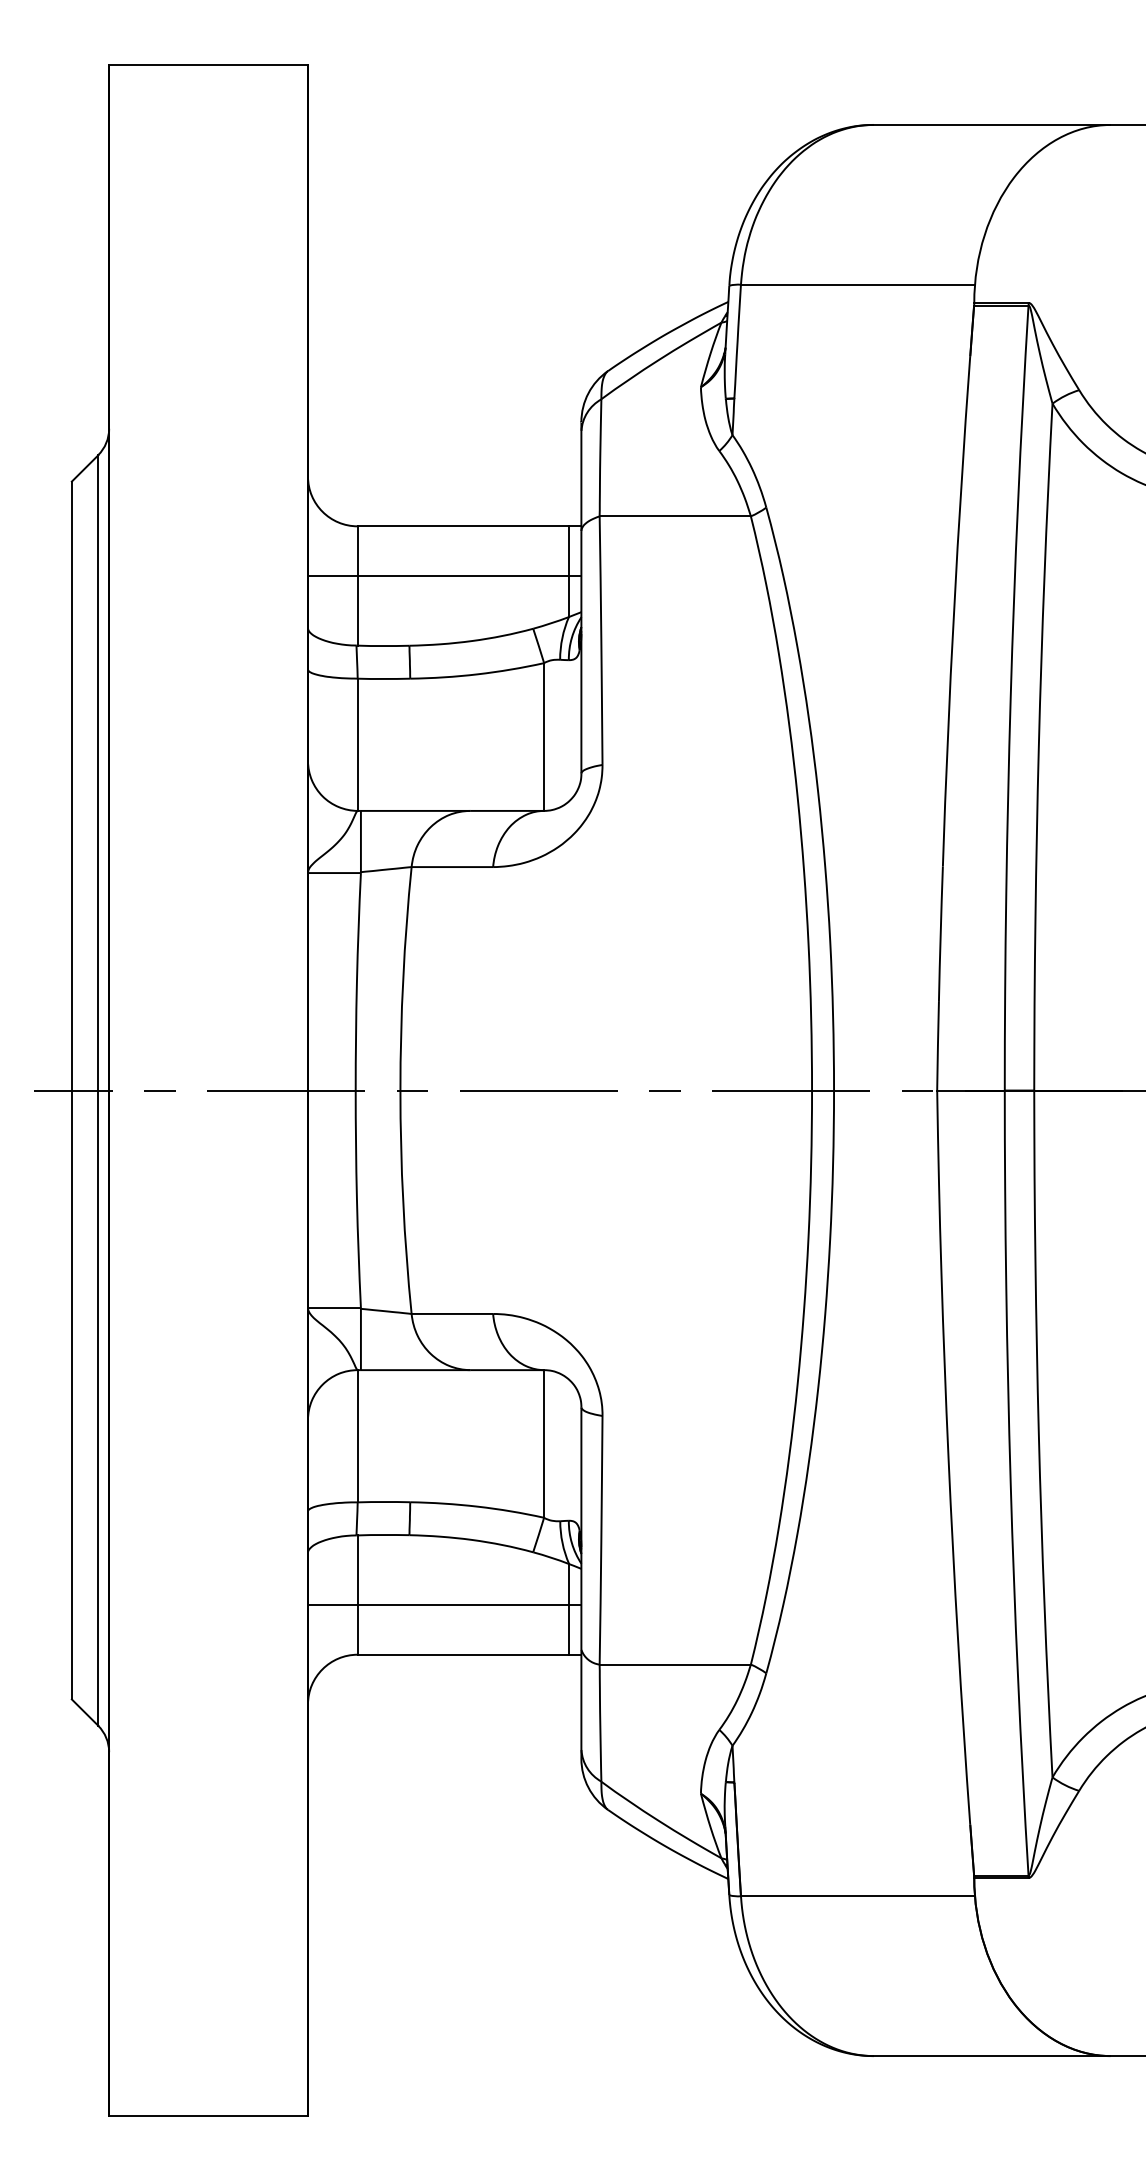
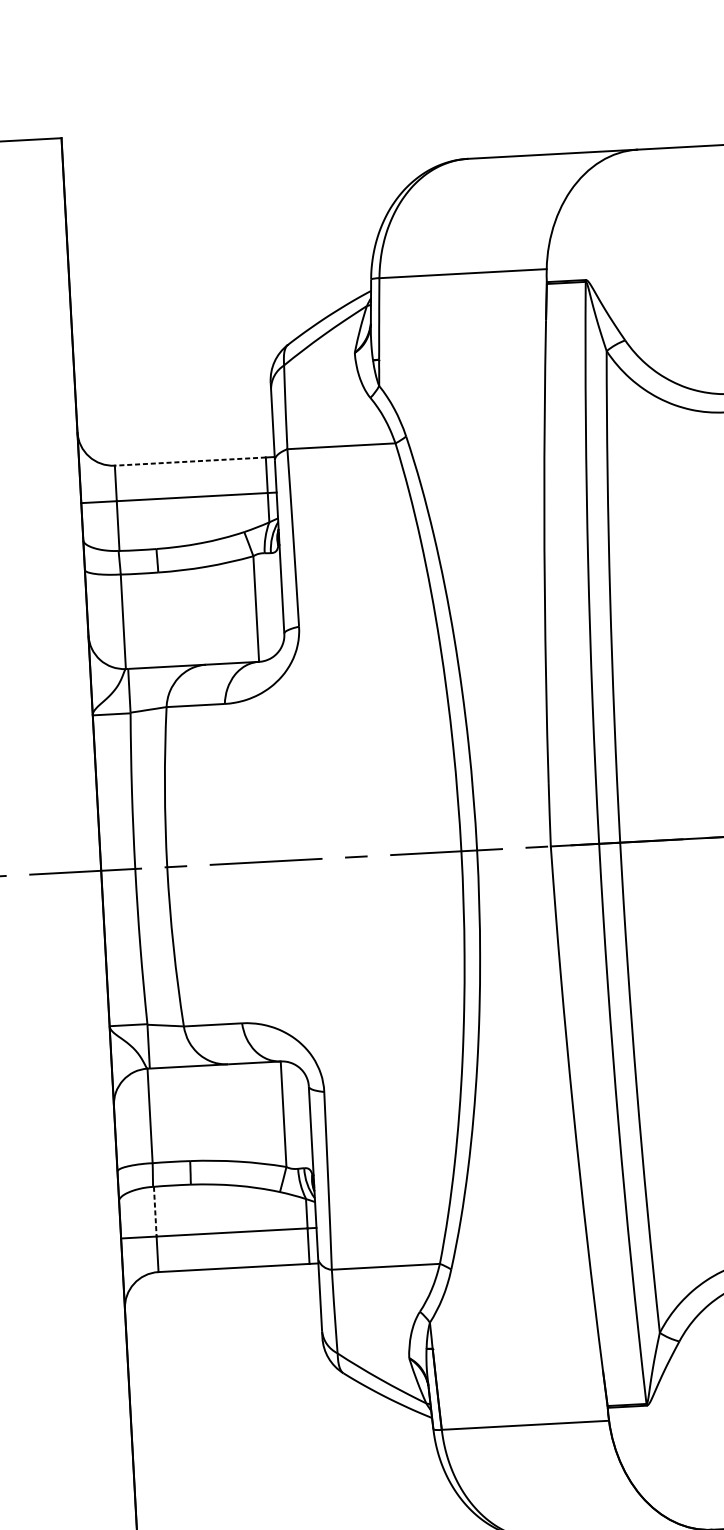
line: (463, 526) -> (190, 461), solid -> dashed
line: (357, 1570) -> (155, 1211), solid -> dashed

